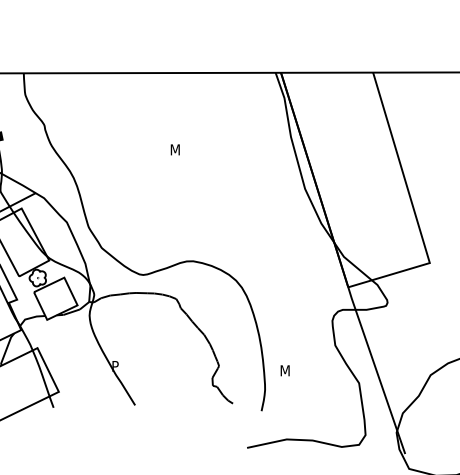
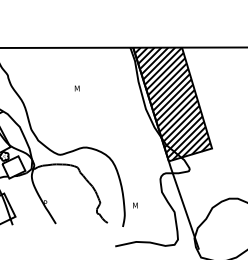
hatch: (355, 178) -> (172, 103), added

